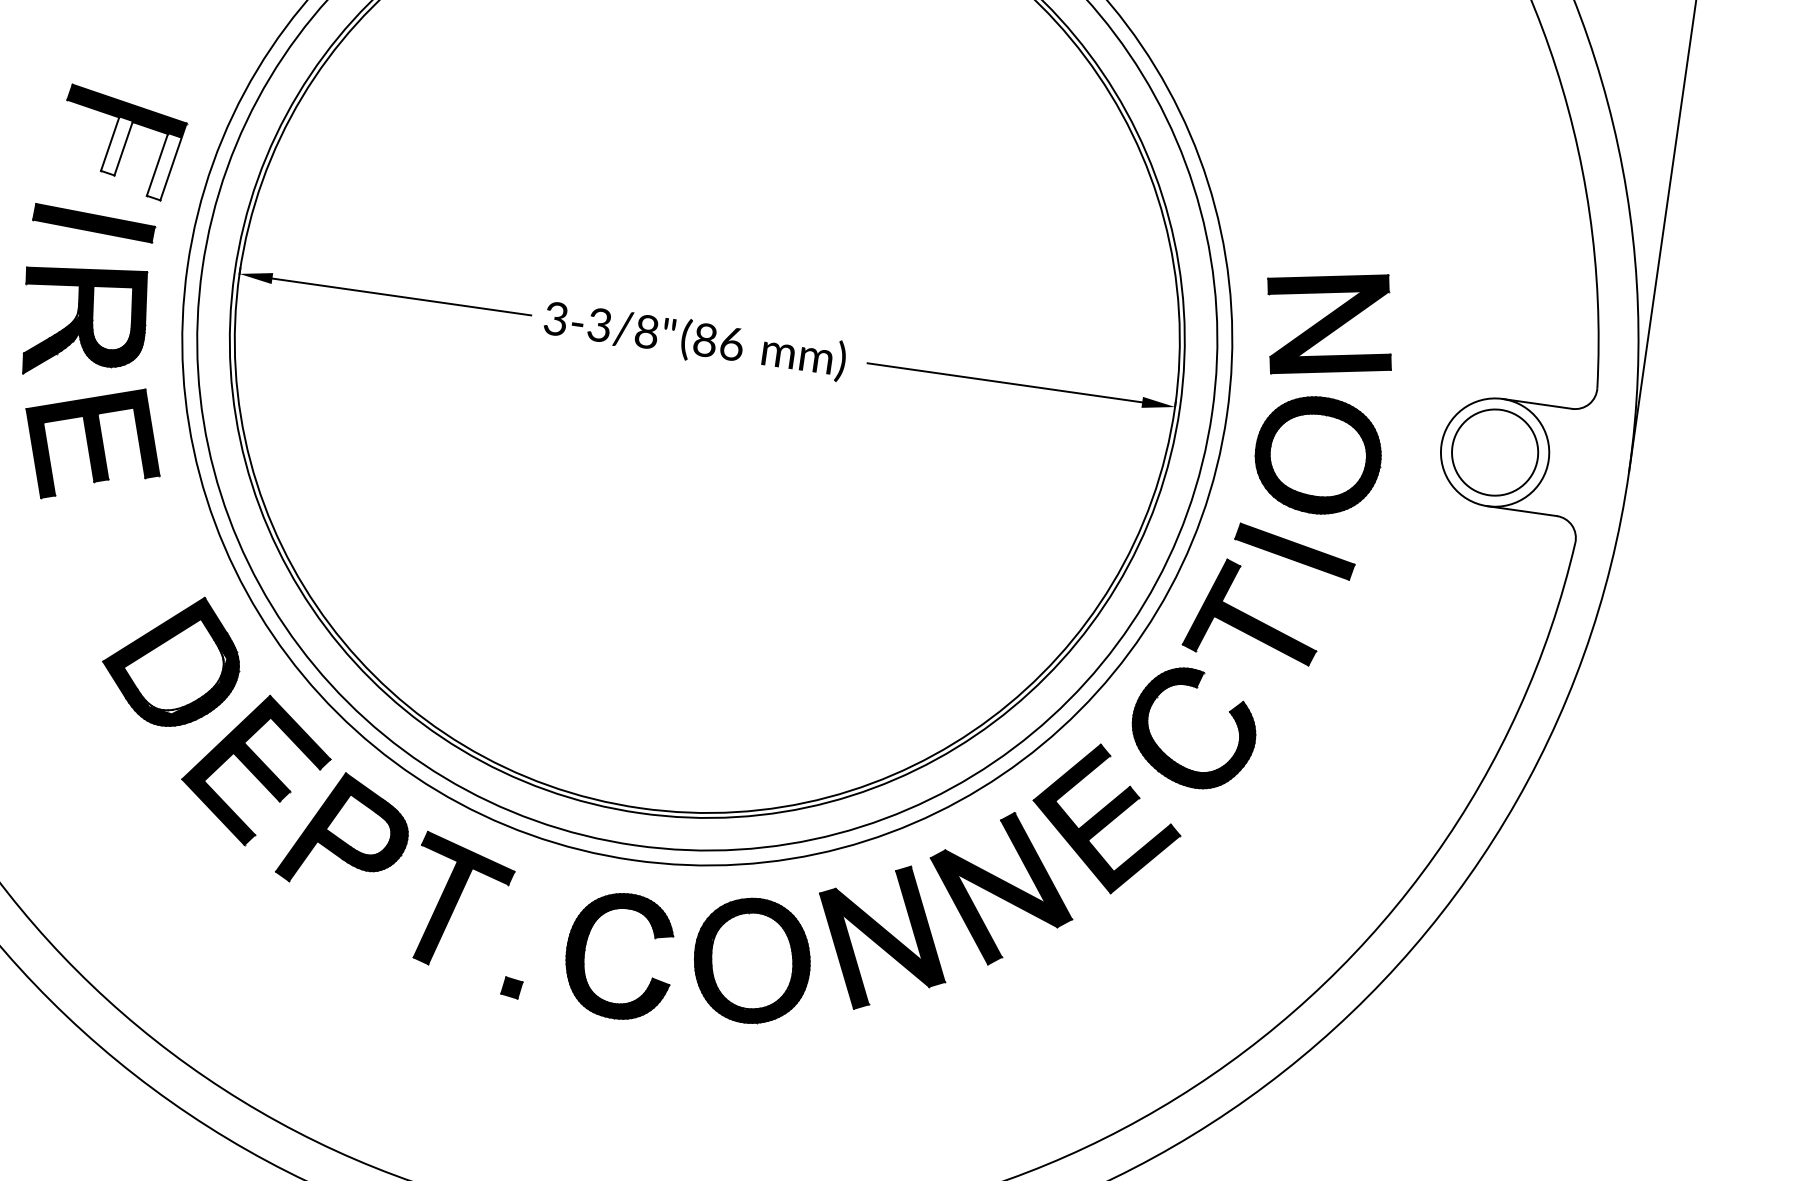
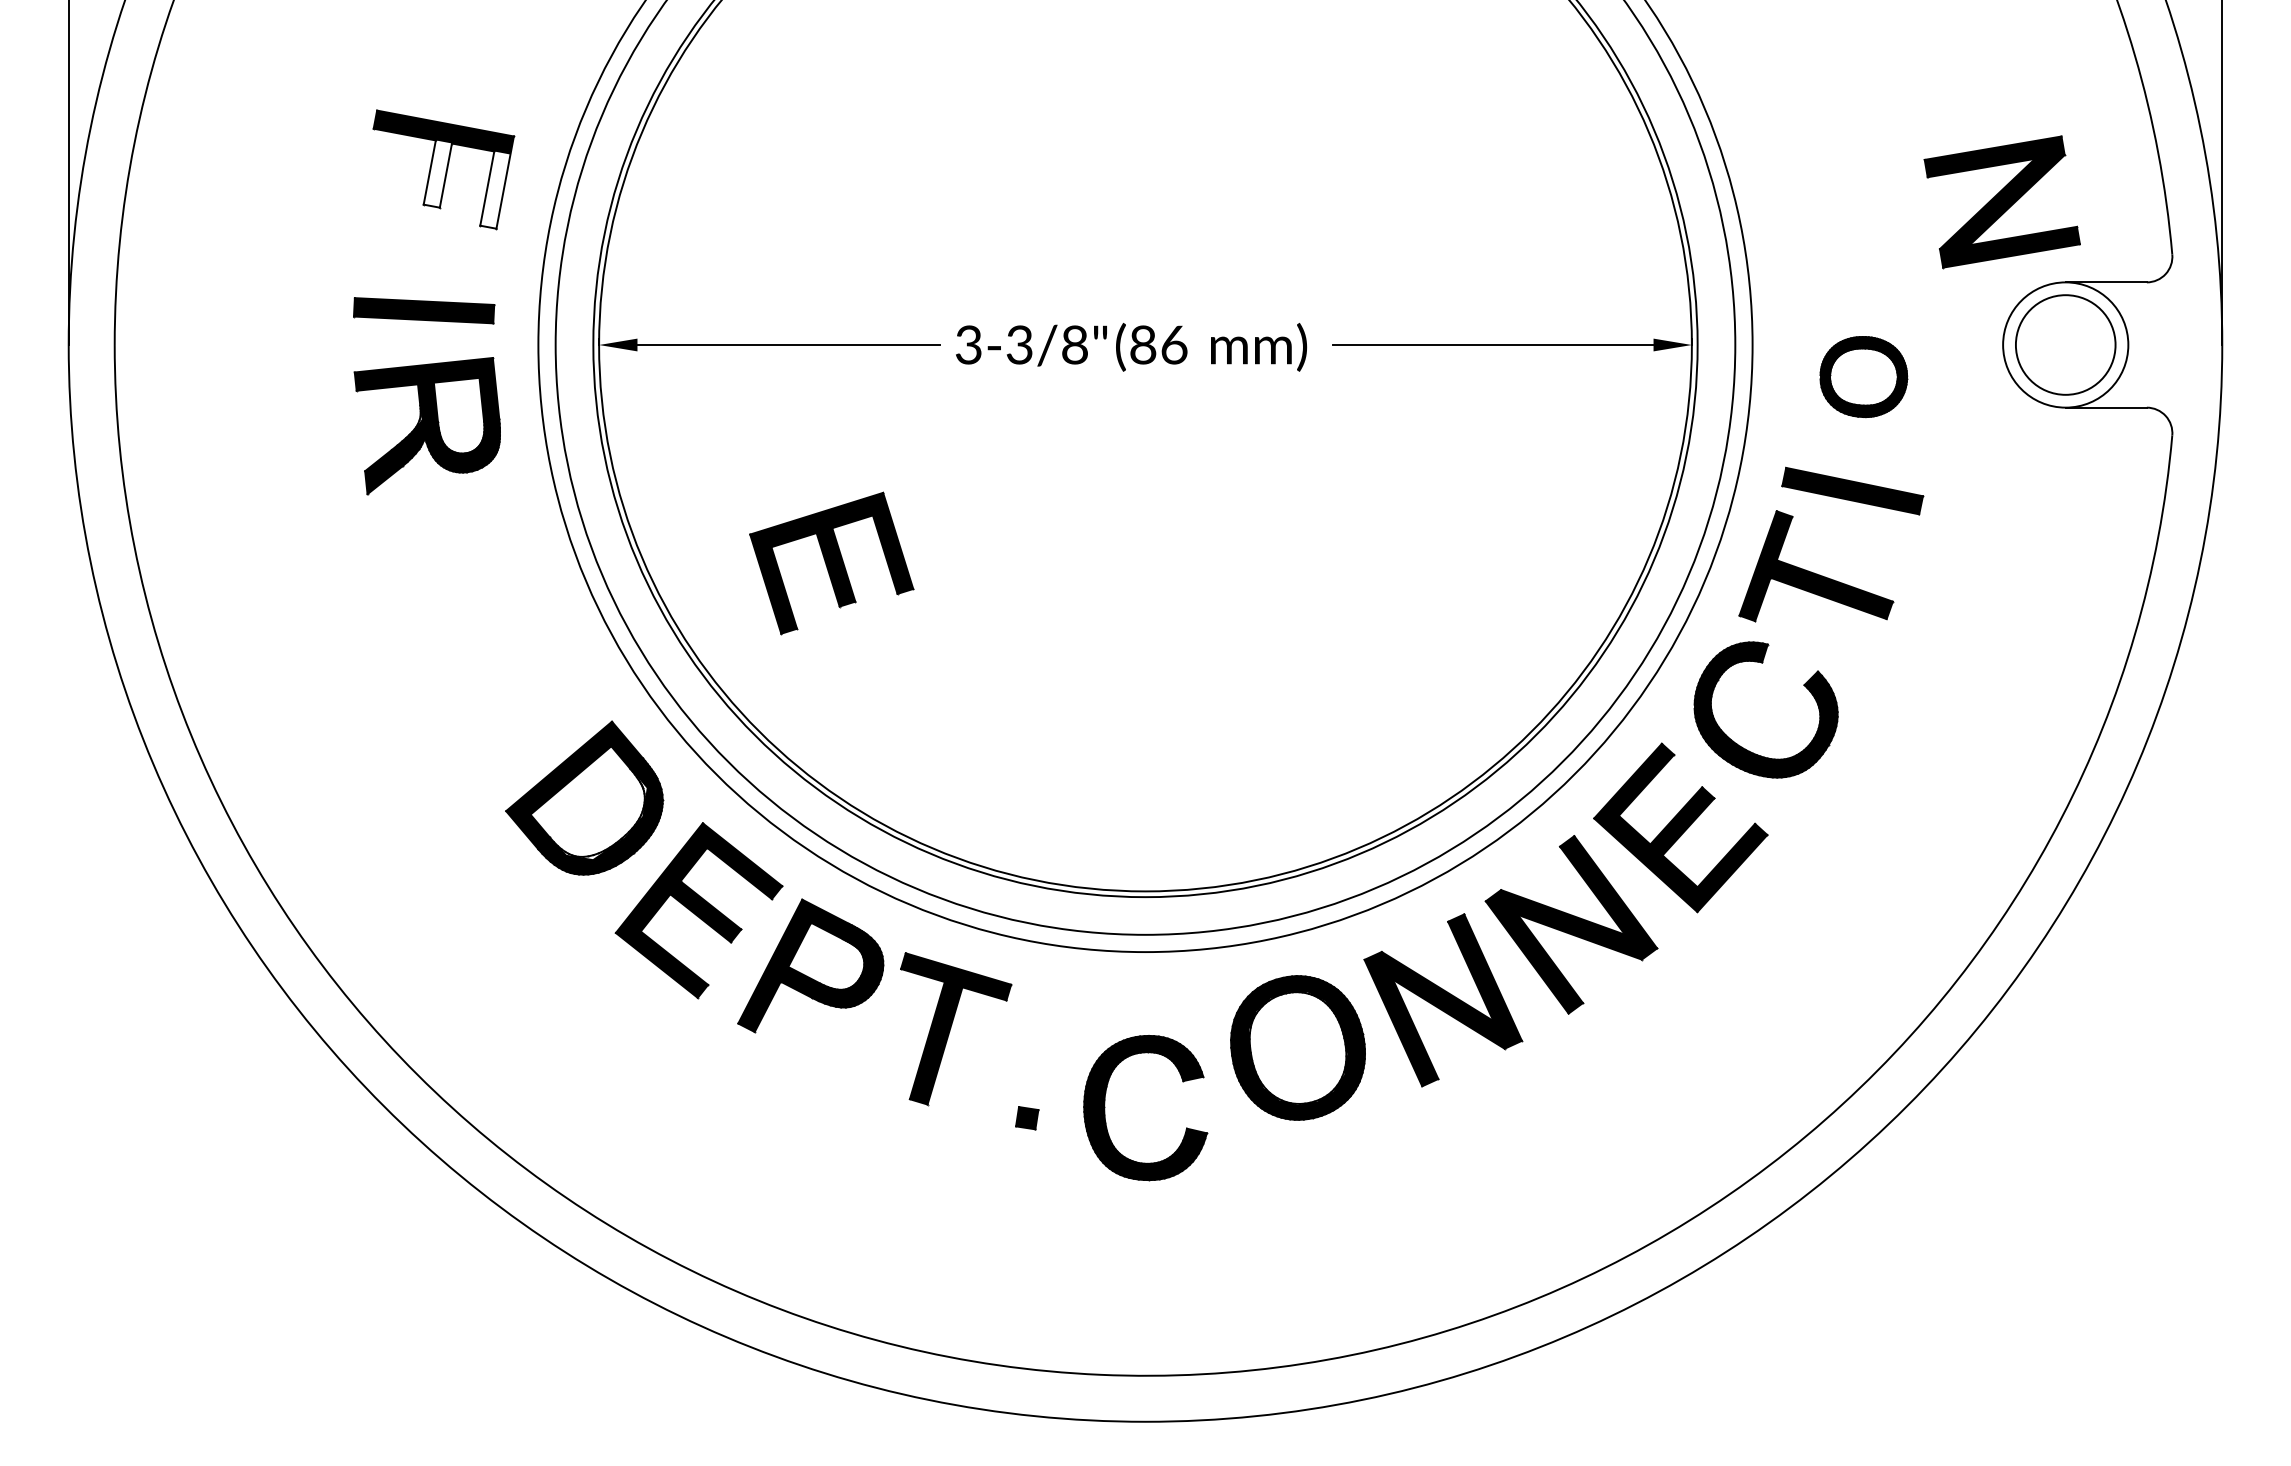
part: (122, 143) -> (443, 169), moved
part: (1328, 324) -> (2001, 202), moved
part: (92, 443) -> (831, 563), moved
part: (1318, 454) -> (1863, 376), size x0.6
part: (585, 951) -> (1105, 1108), moved

